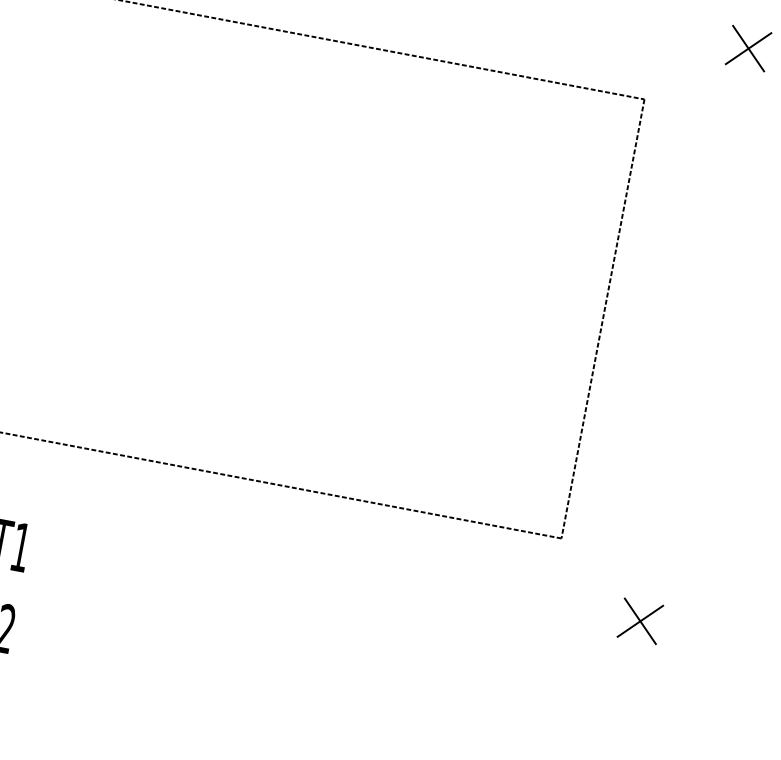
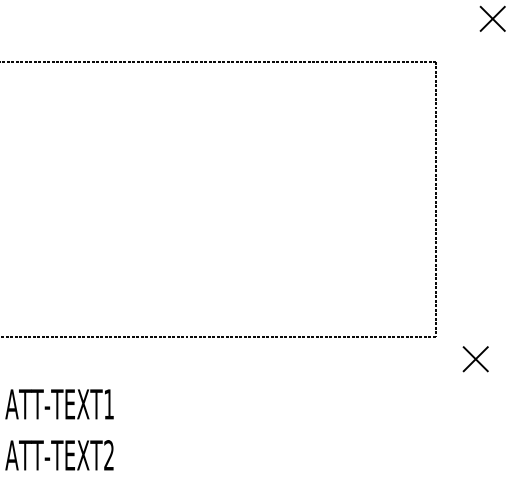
part: (639, 621) -> (475, 359), moved

